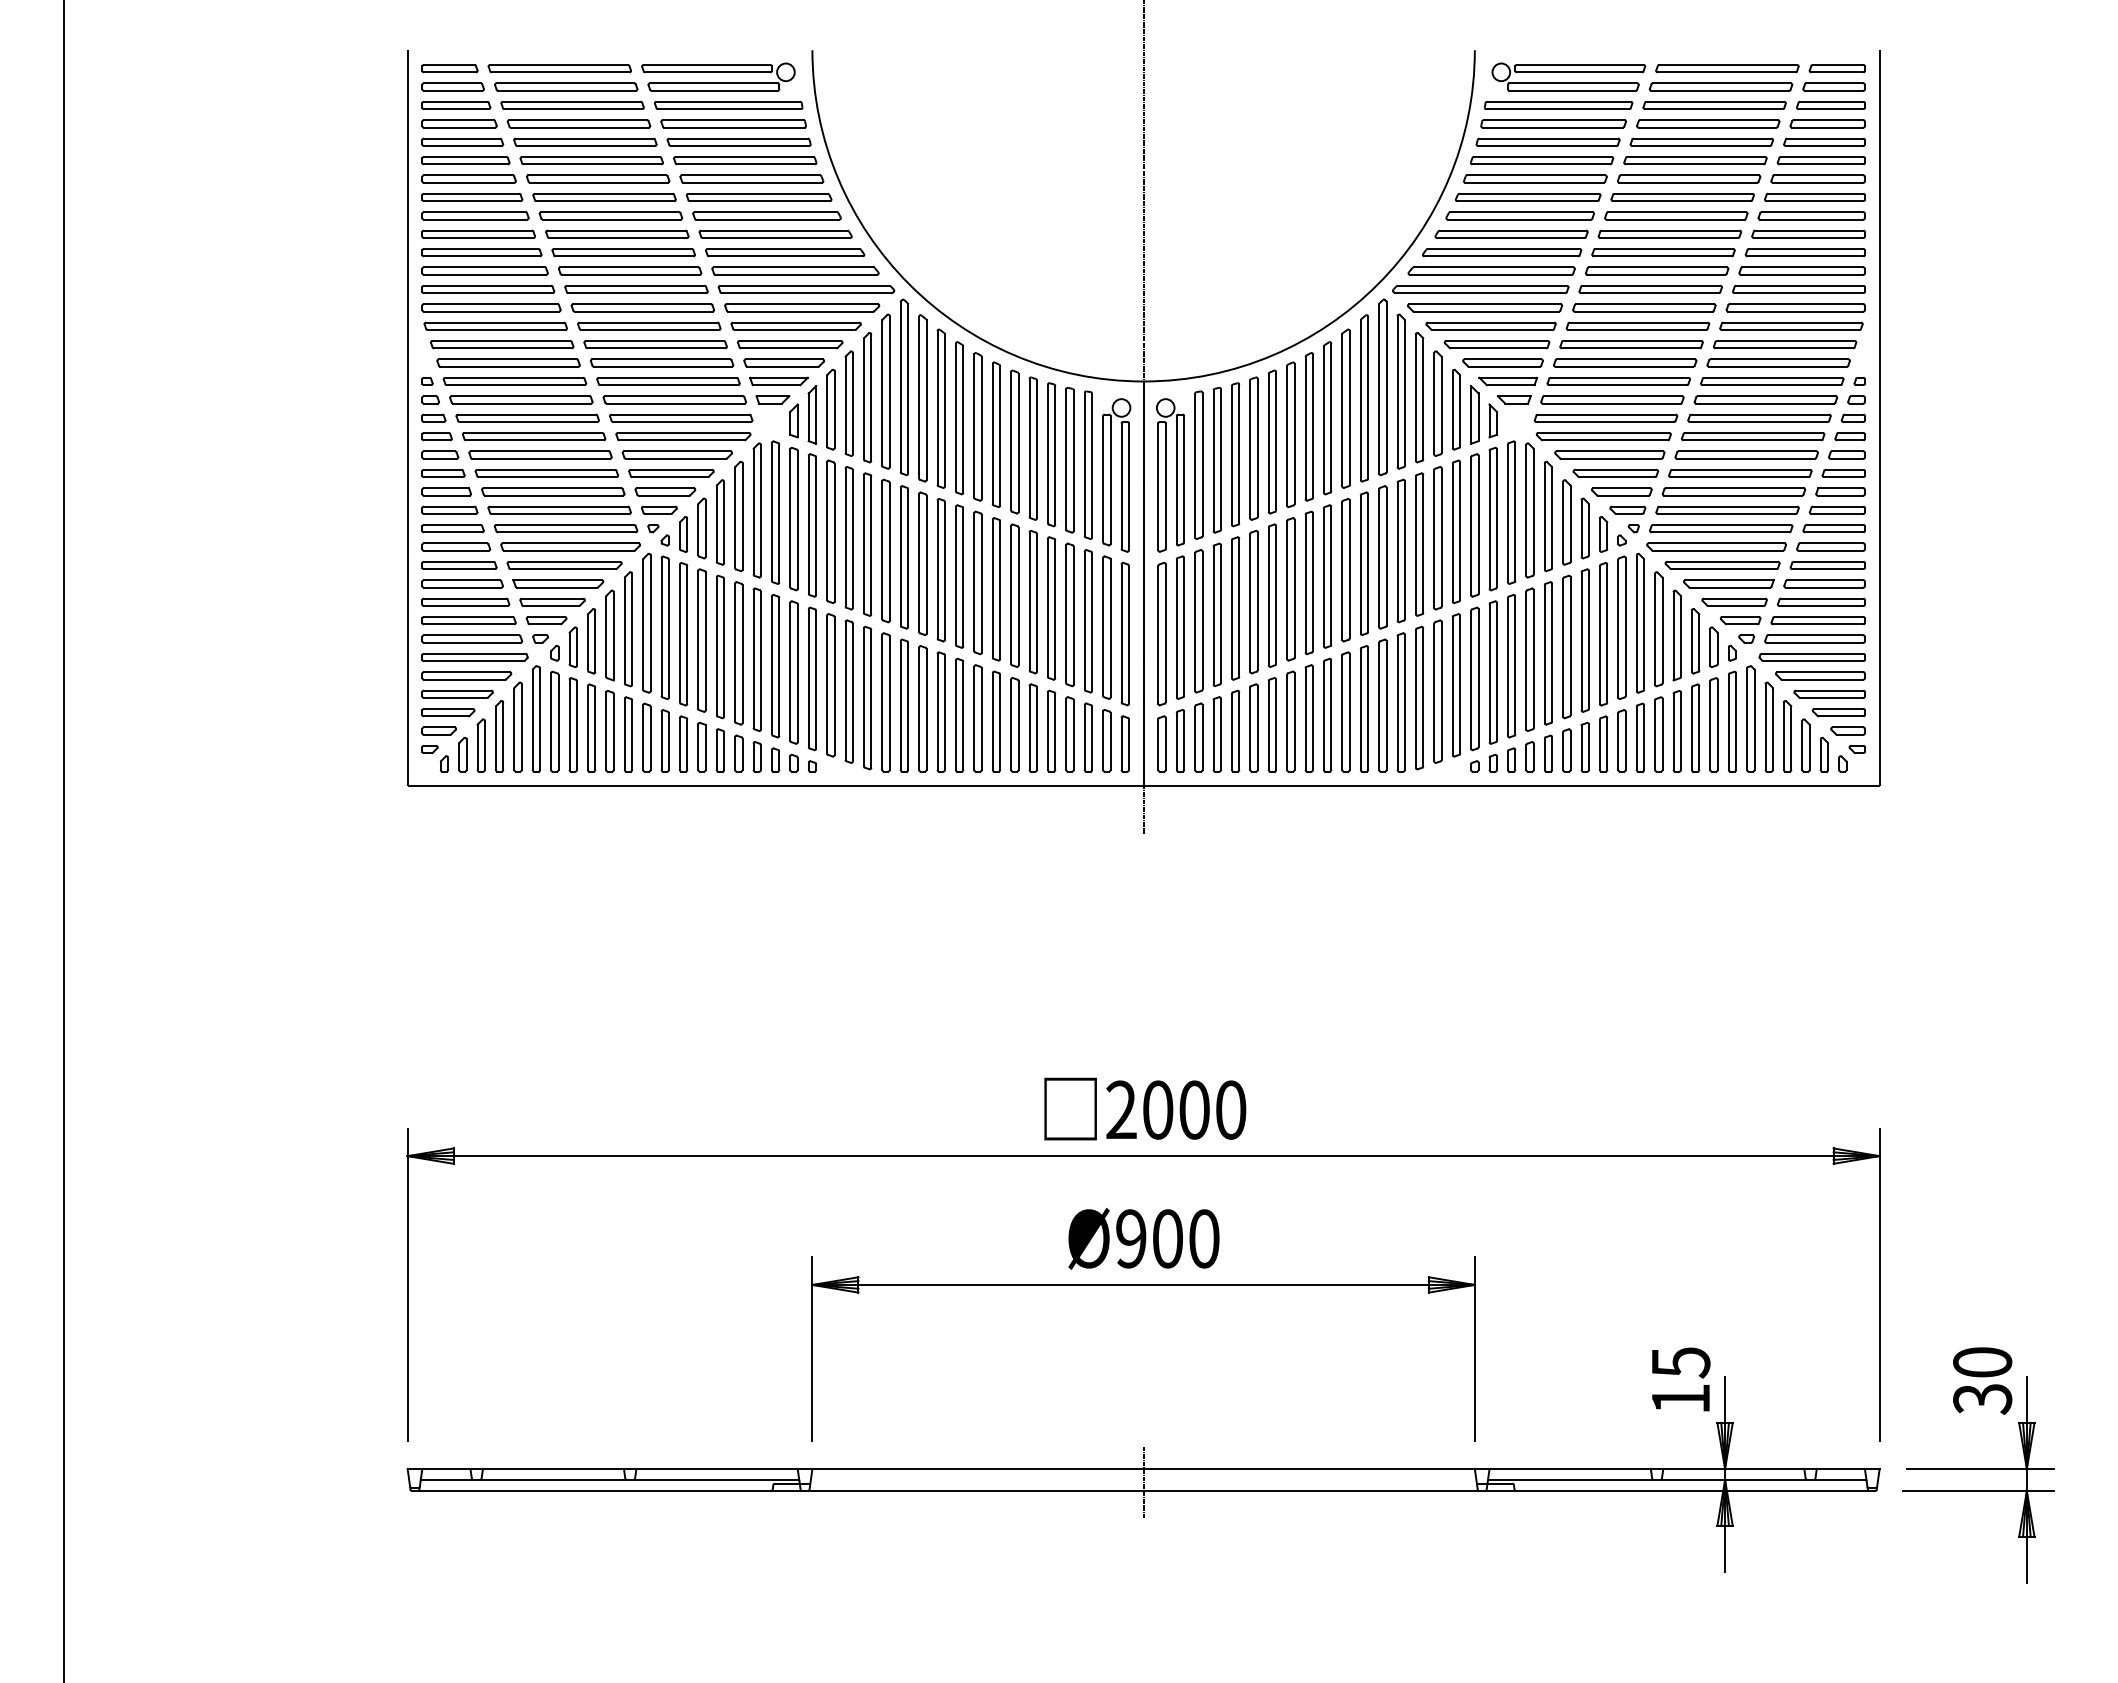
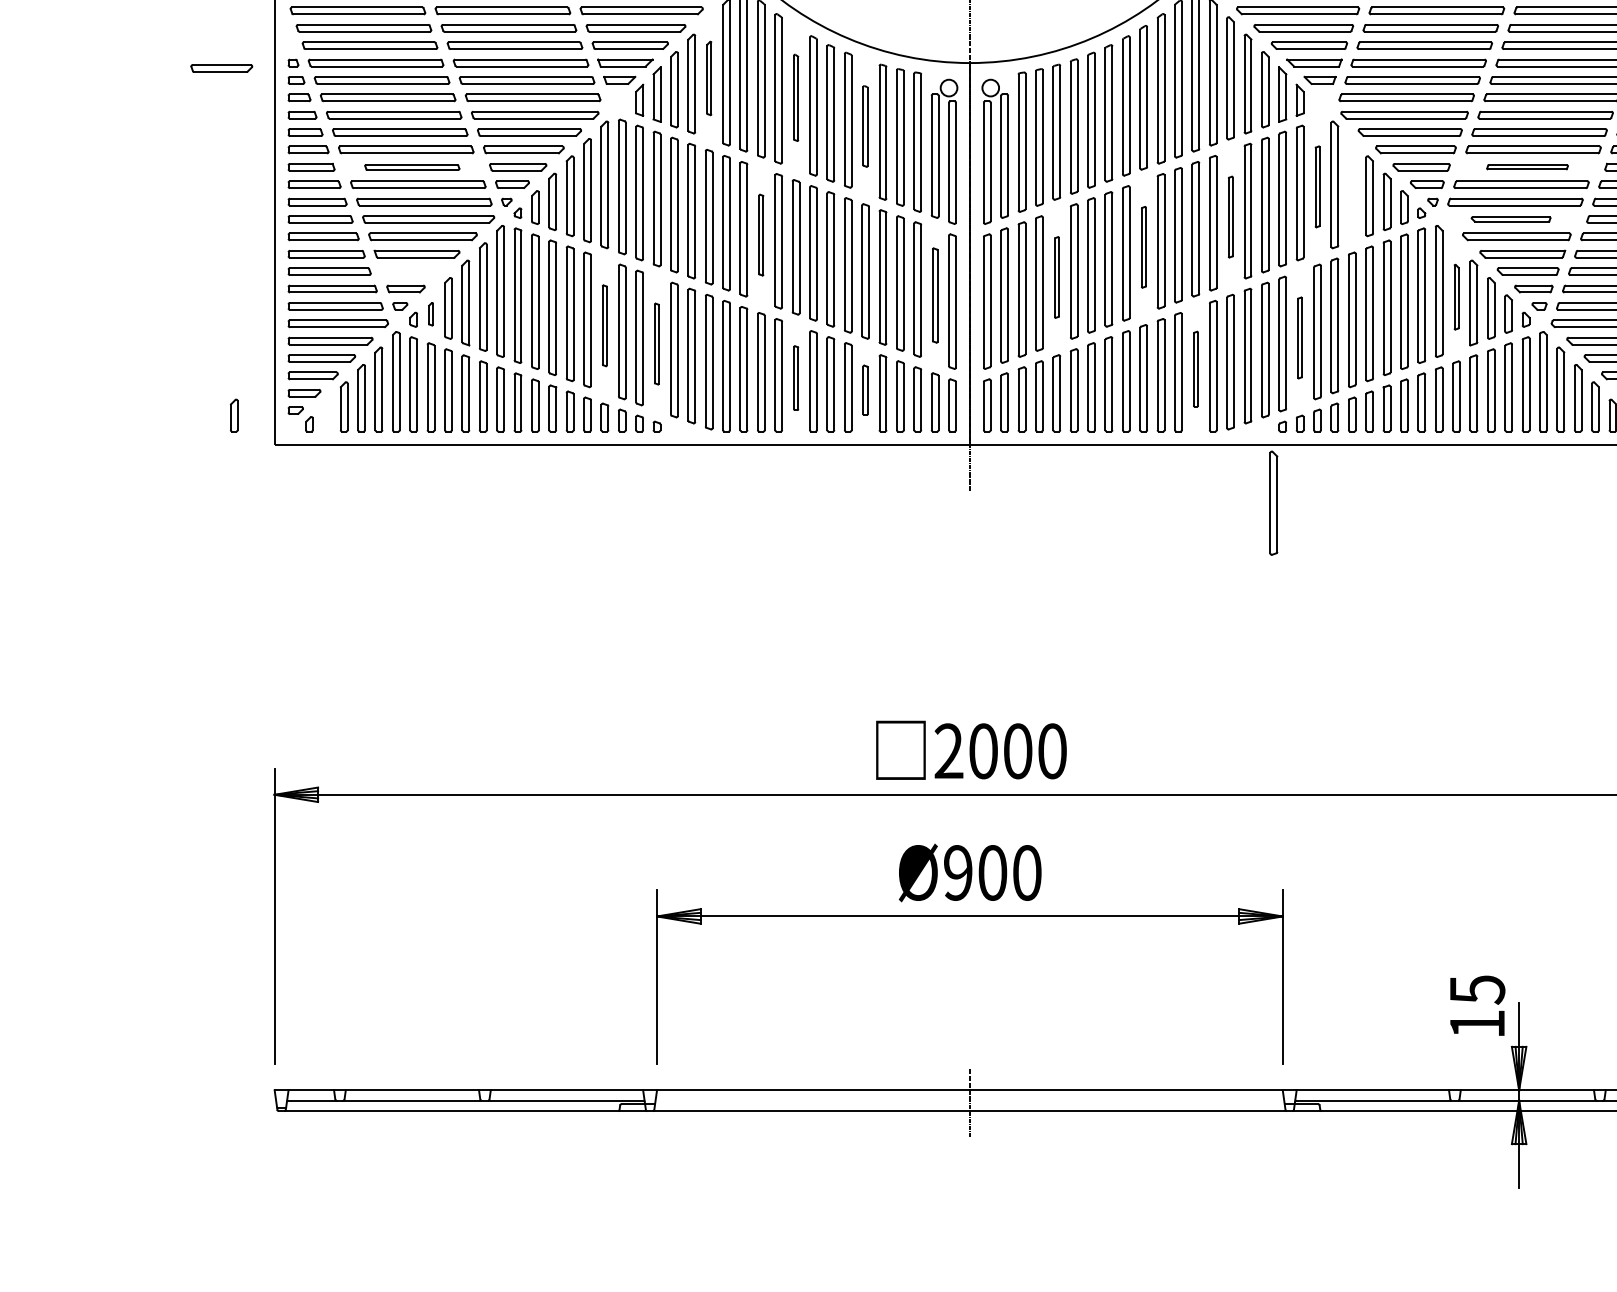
part: (867, 397) -> (709, 78), size x0.6
part: (959, 418) -> (795, 98), size x0.6
part: (1032, 448) -> (864, 126), size x0.6
part: (553, 491) -> (412, 166), size x0.7
part: (1733, 491) -> (1527, 166), size x0.6
part: (1511, 512) -> (1317, 186), size x0.6
part: (1548, 516) -> (1273, 503), moved
part: (1419, 544) -> (1230, 217), size x0.6
part: (1716, 546) -> (1511, 218), size x0.6
part: (922, 563) -> (761, 234), size x0.6
part: (1327, 576) -> (1143, 247), size x0.6
part: (552, 601) -> (221, 67), moved
part: (1235, 608) -> (1056, 277), size x0.6
part: (1106, 627) -> (934, 295), size x0.7
part: (1658, 629) -> (1456, 297), size x0.6
part: (572, 647) -> (430, 314), size x0.6
part: (756, 659) -> (604, 325), size x0.6
part: (1492, 672) -> (1299, 337), size x0.6
part: (811, 678) -> (656, 343), size x0.6
part: (1382, 705) -> (1195, 369), size x0.6
part: (959, 714) -> (795, 377), size x0.6
part: (1032, 727) -> (864, 389), size x0.6
part: (462, 754) -> (233, 415), moved

